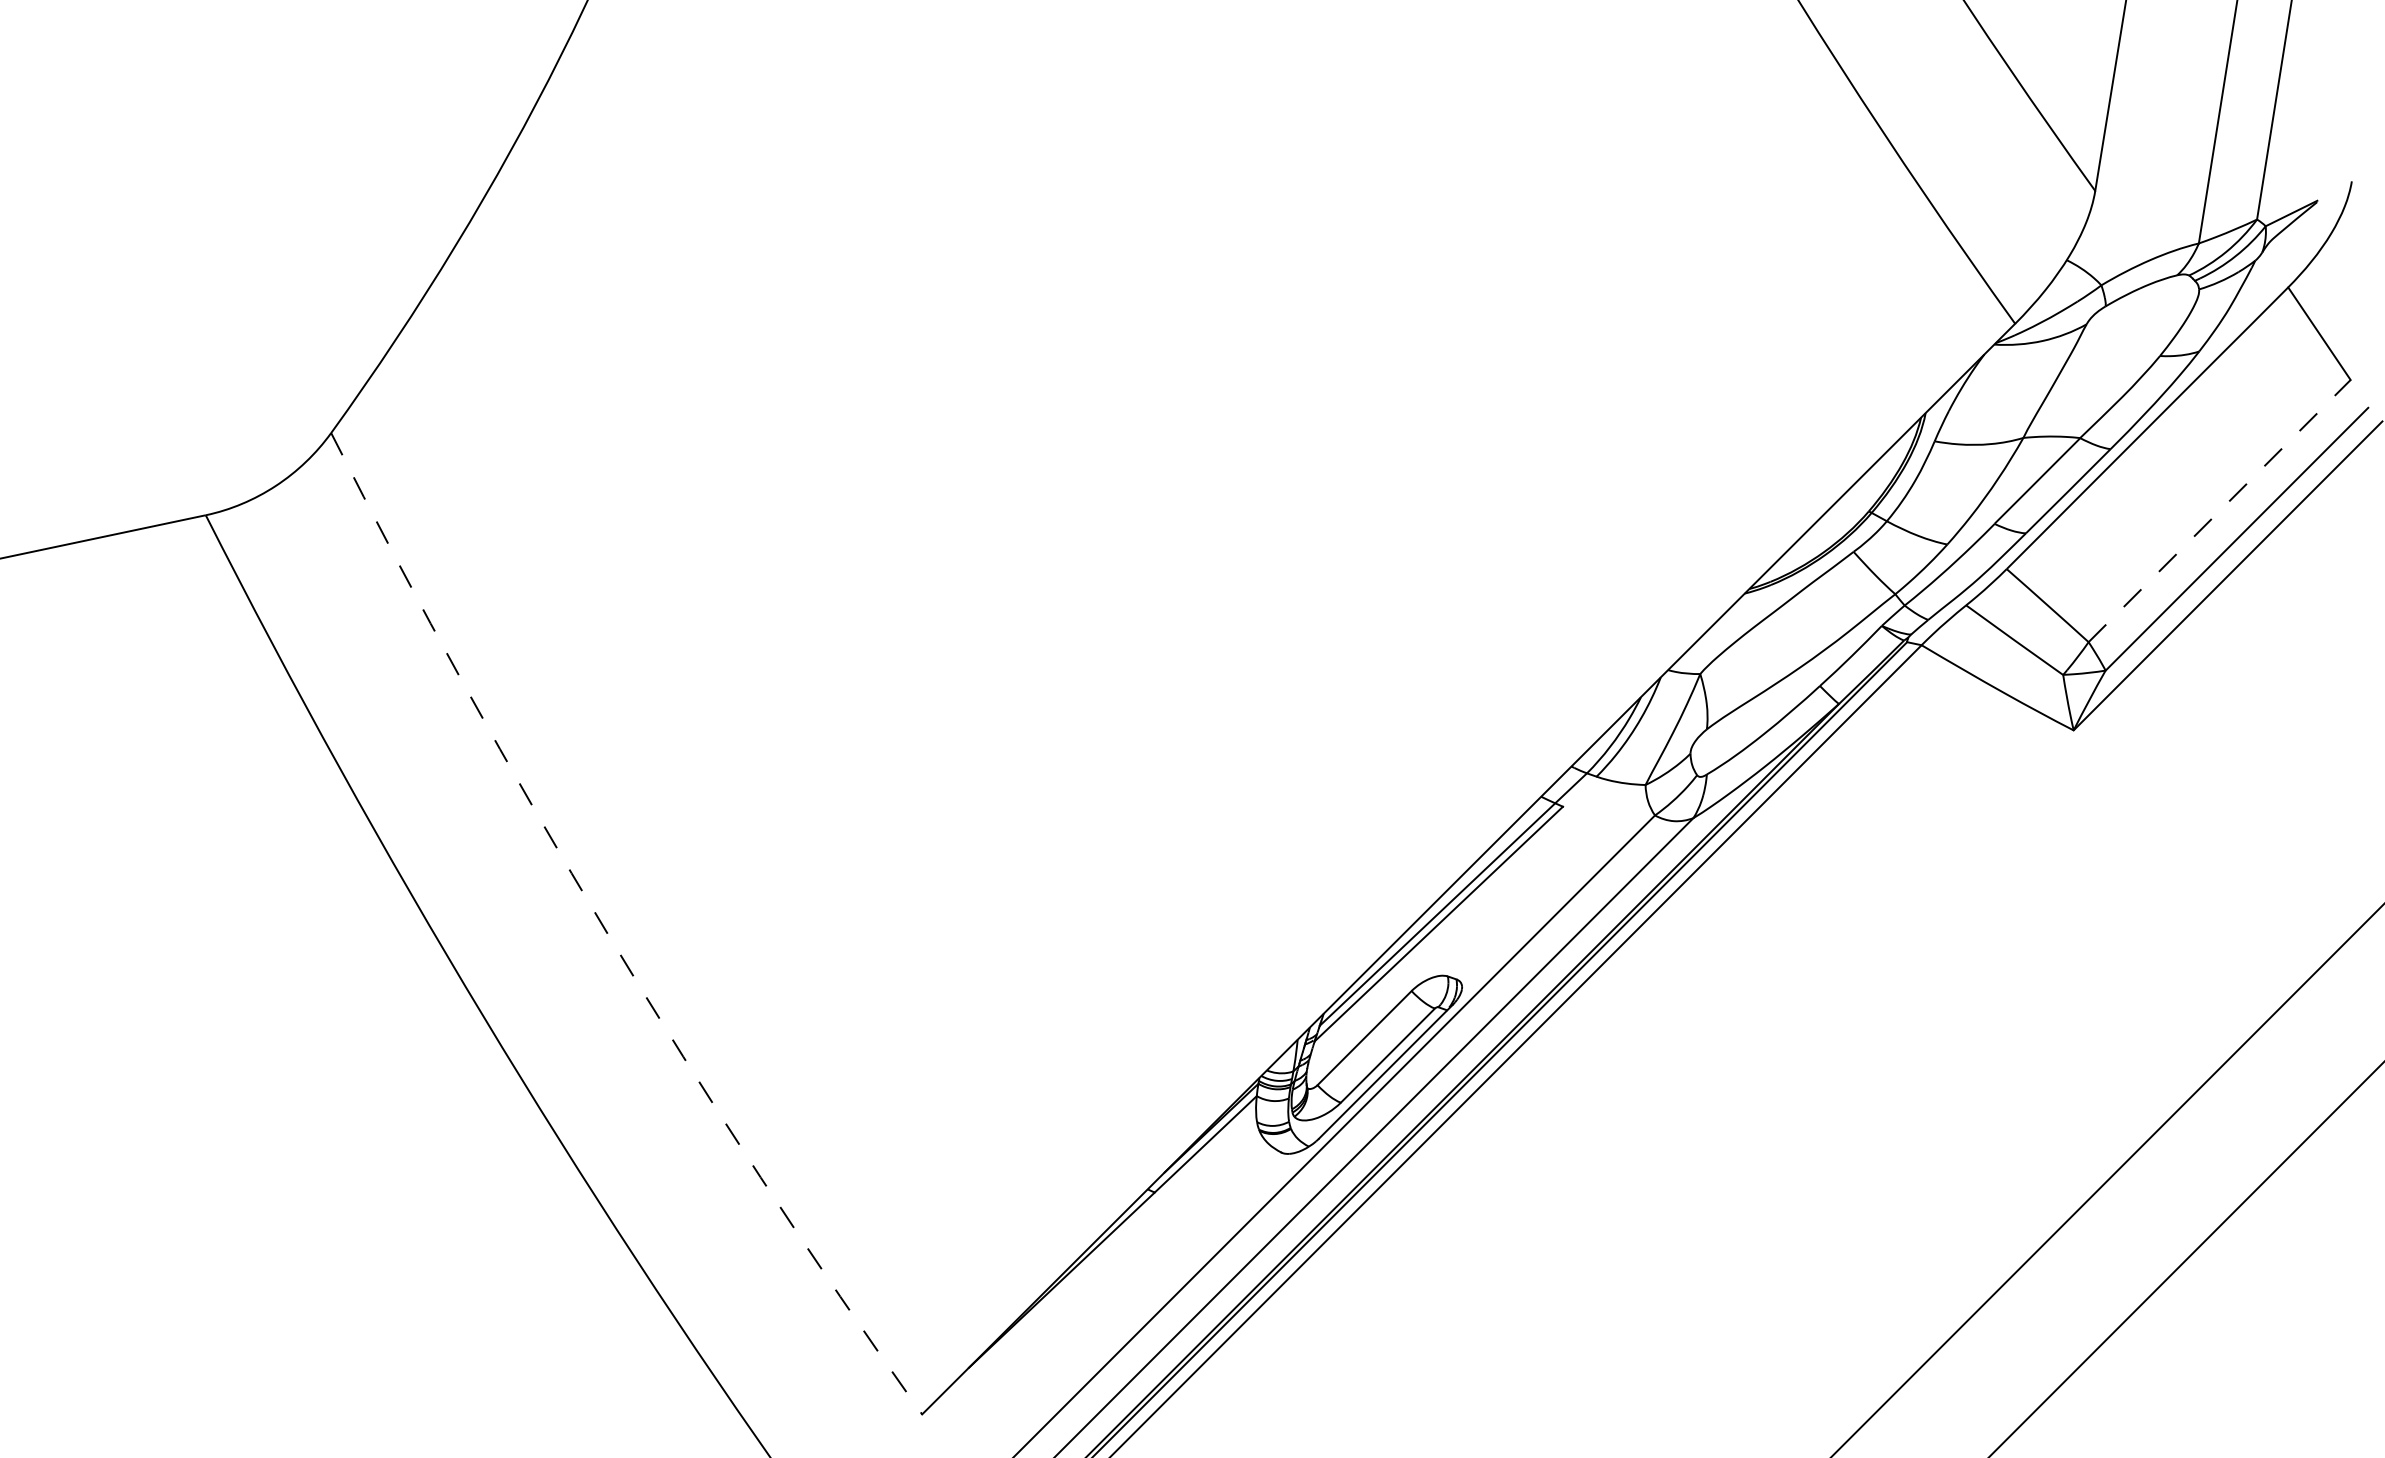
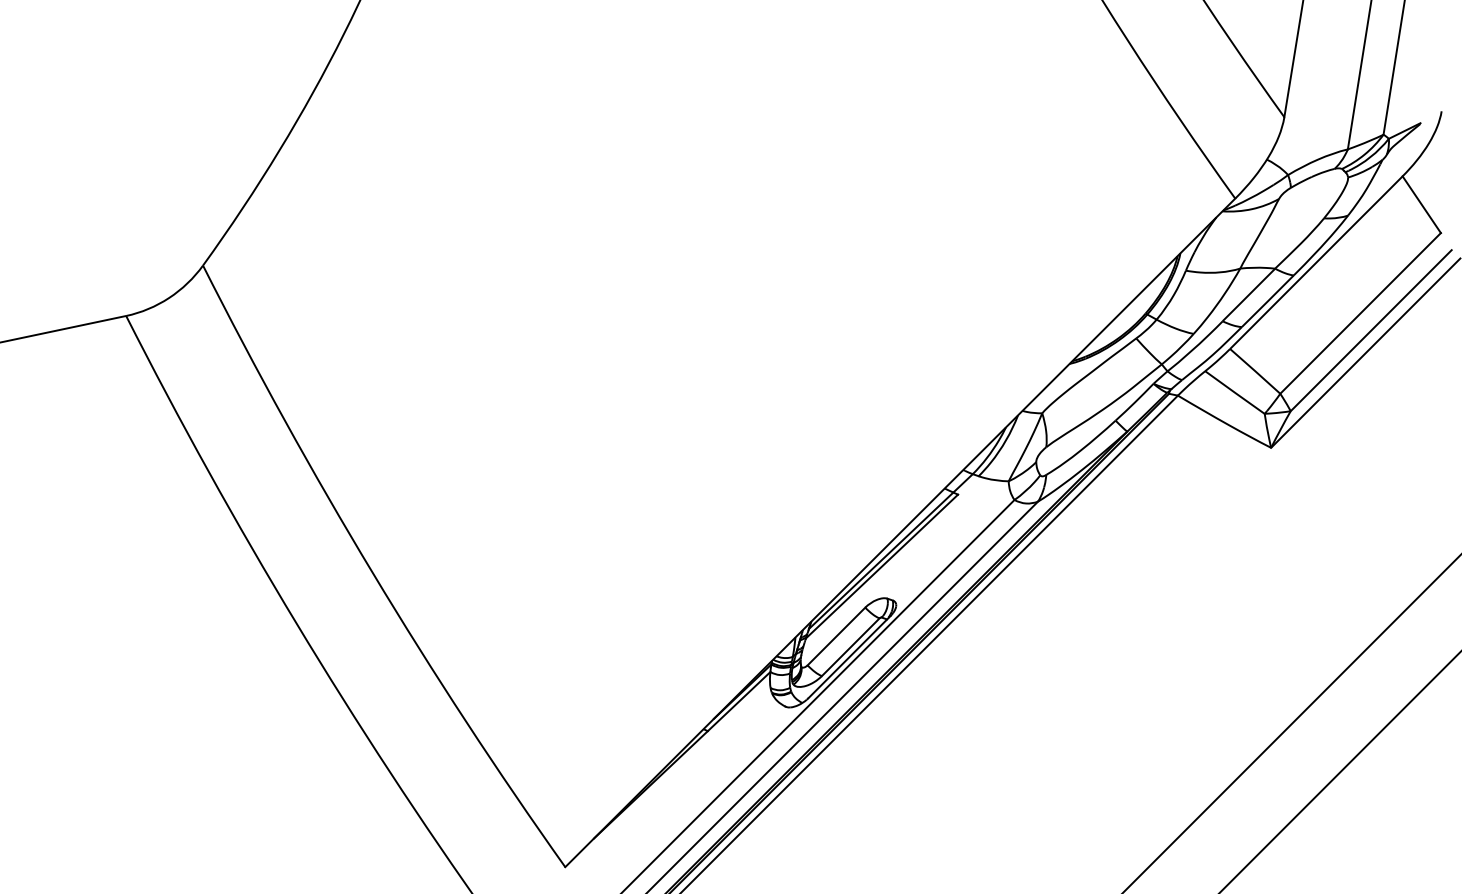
line: (2219, 511) -> (1360, 313), dashed -> solid
arc: (607, 935) -> (372, 573), dashed -> solid

